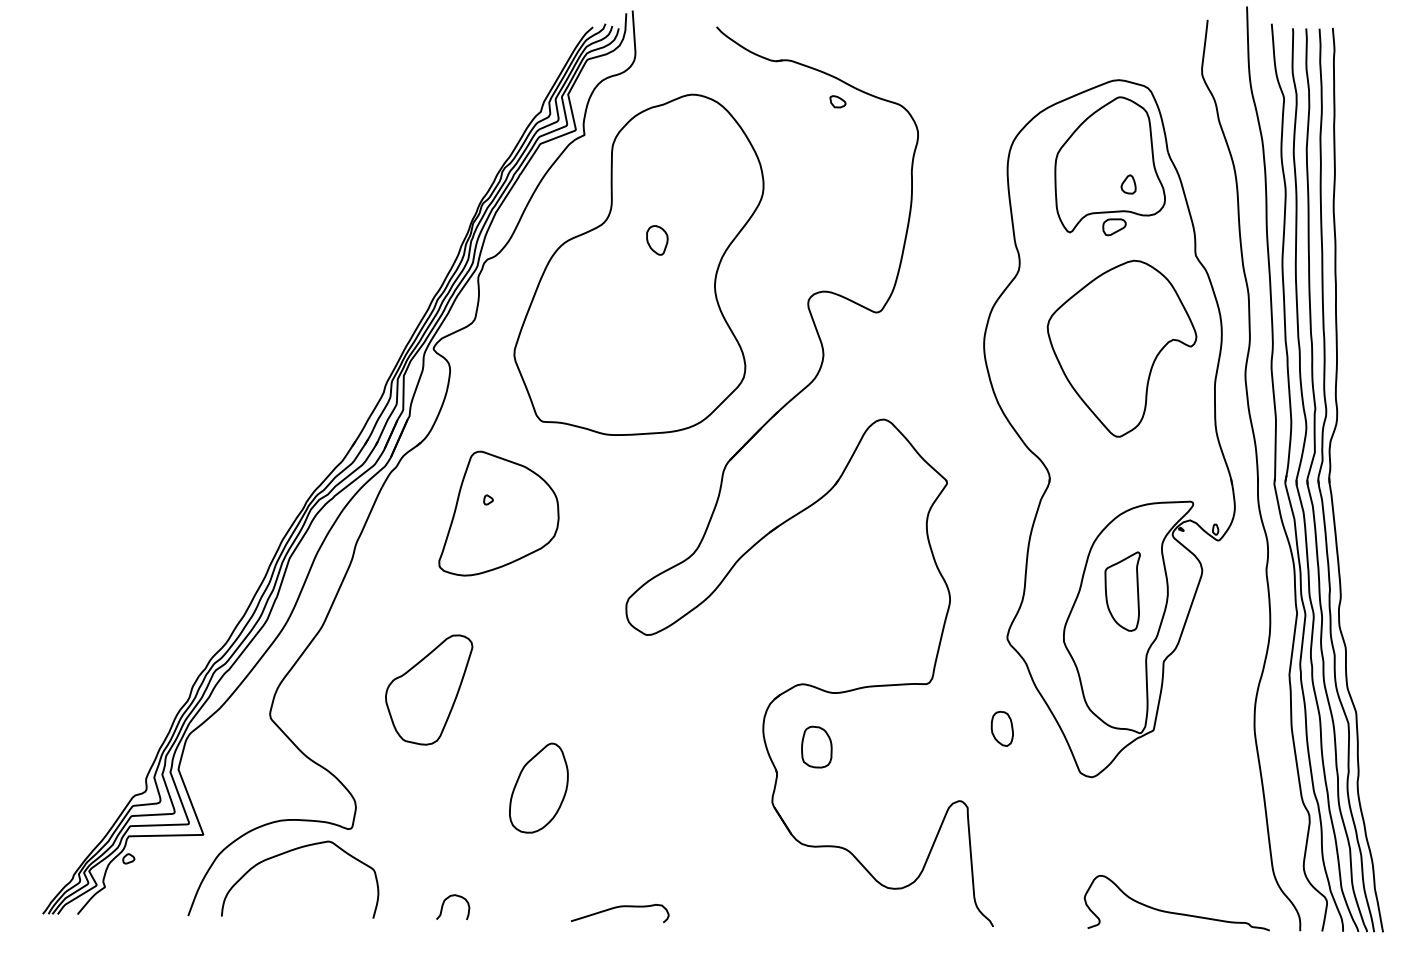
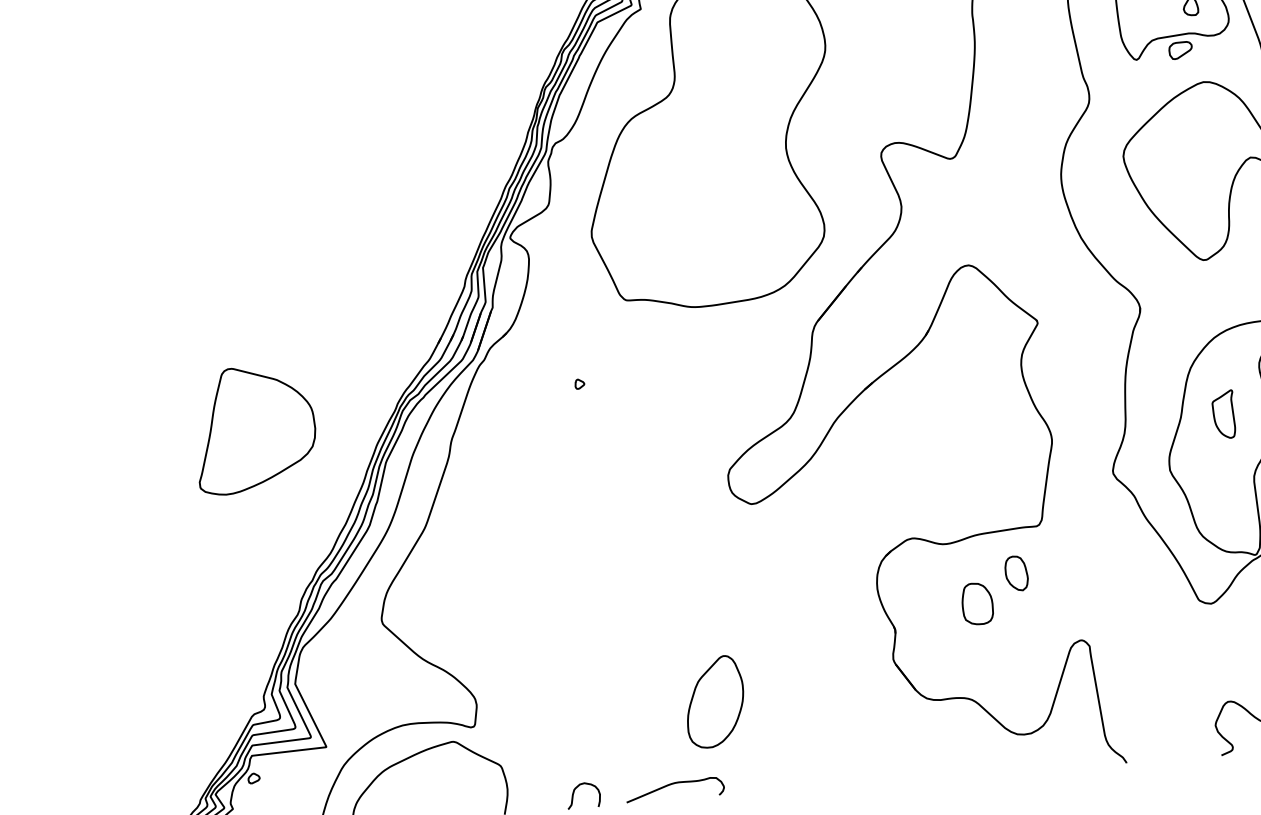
part: (657, 240) -> (724, 107), removed
part: (498, 513) -> (254, 429), moved
part: (1122, 591) -> (1223, 414), size x0.6
part: (429, 689) -> (538, 579), removed
part: (1001, 728) -> (1015, 573), moved
part: (816, 746) -> (977, 603), moved
part: (538, 787) -> (714, 701), moved
curve: (616, 908) -> (671, 785), moved

